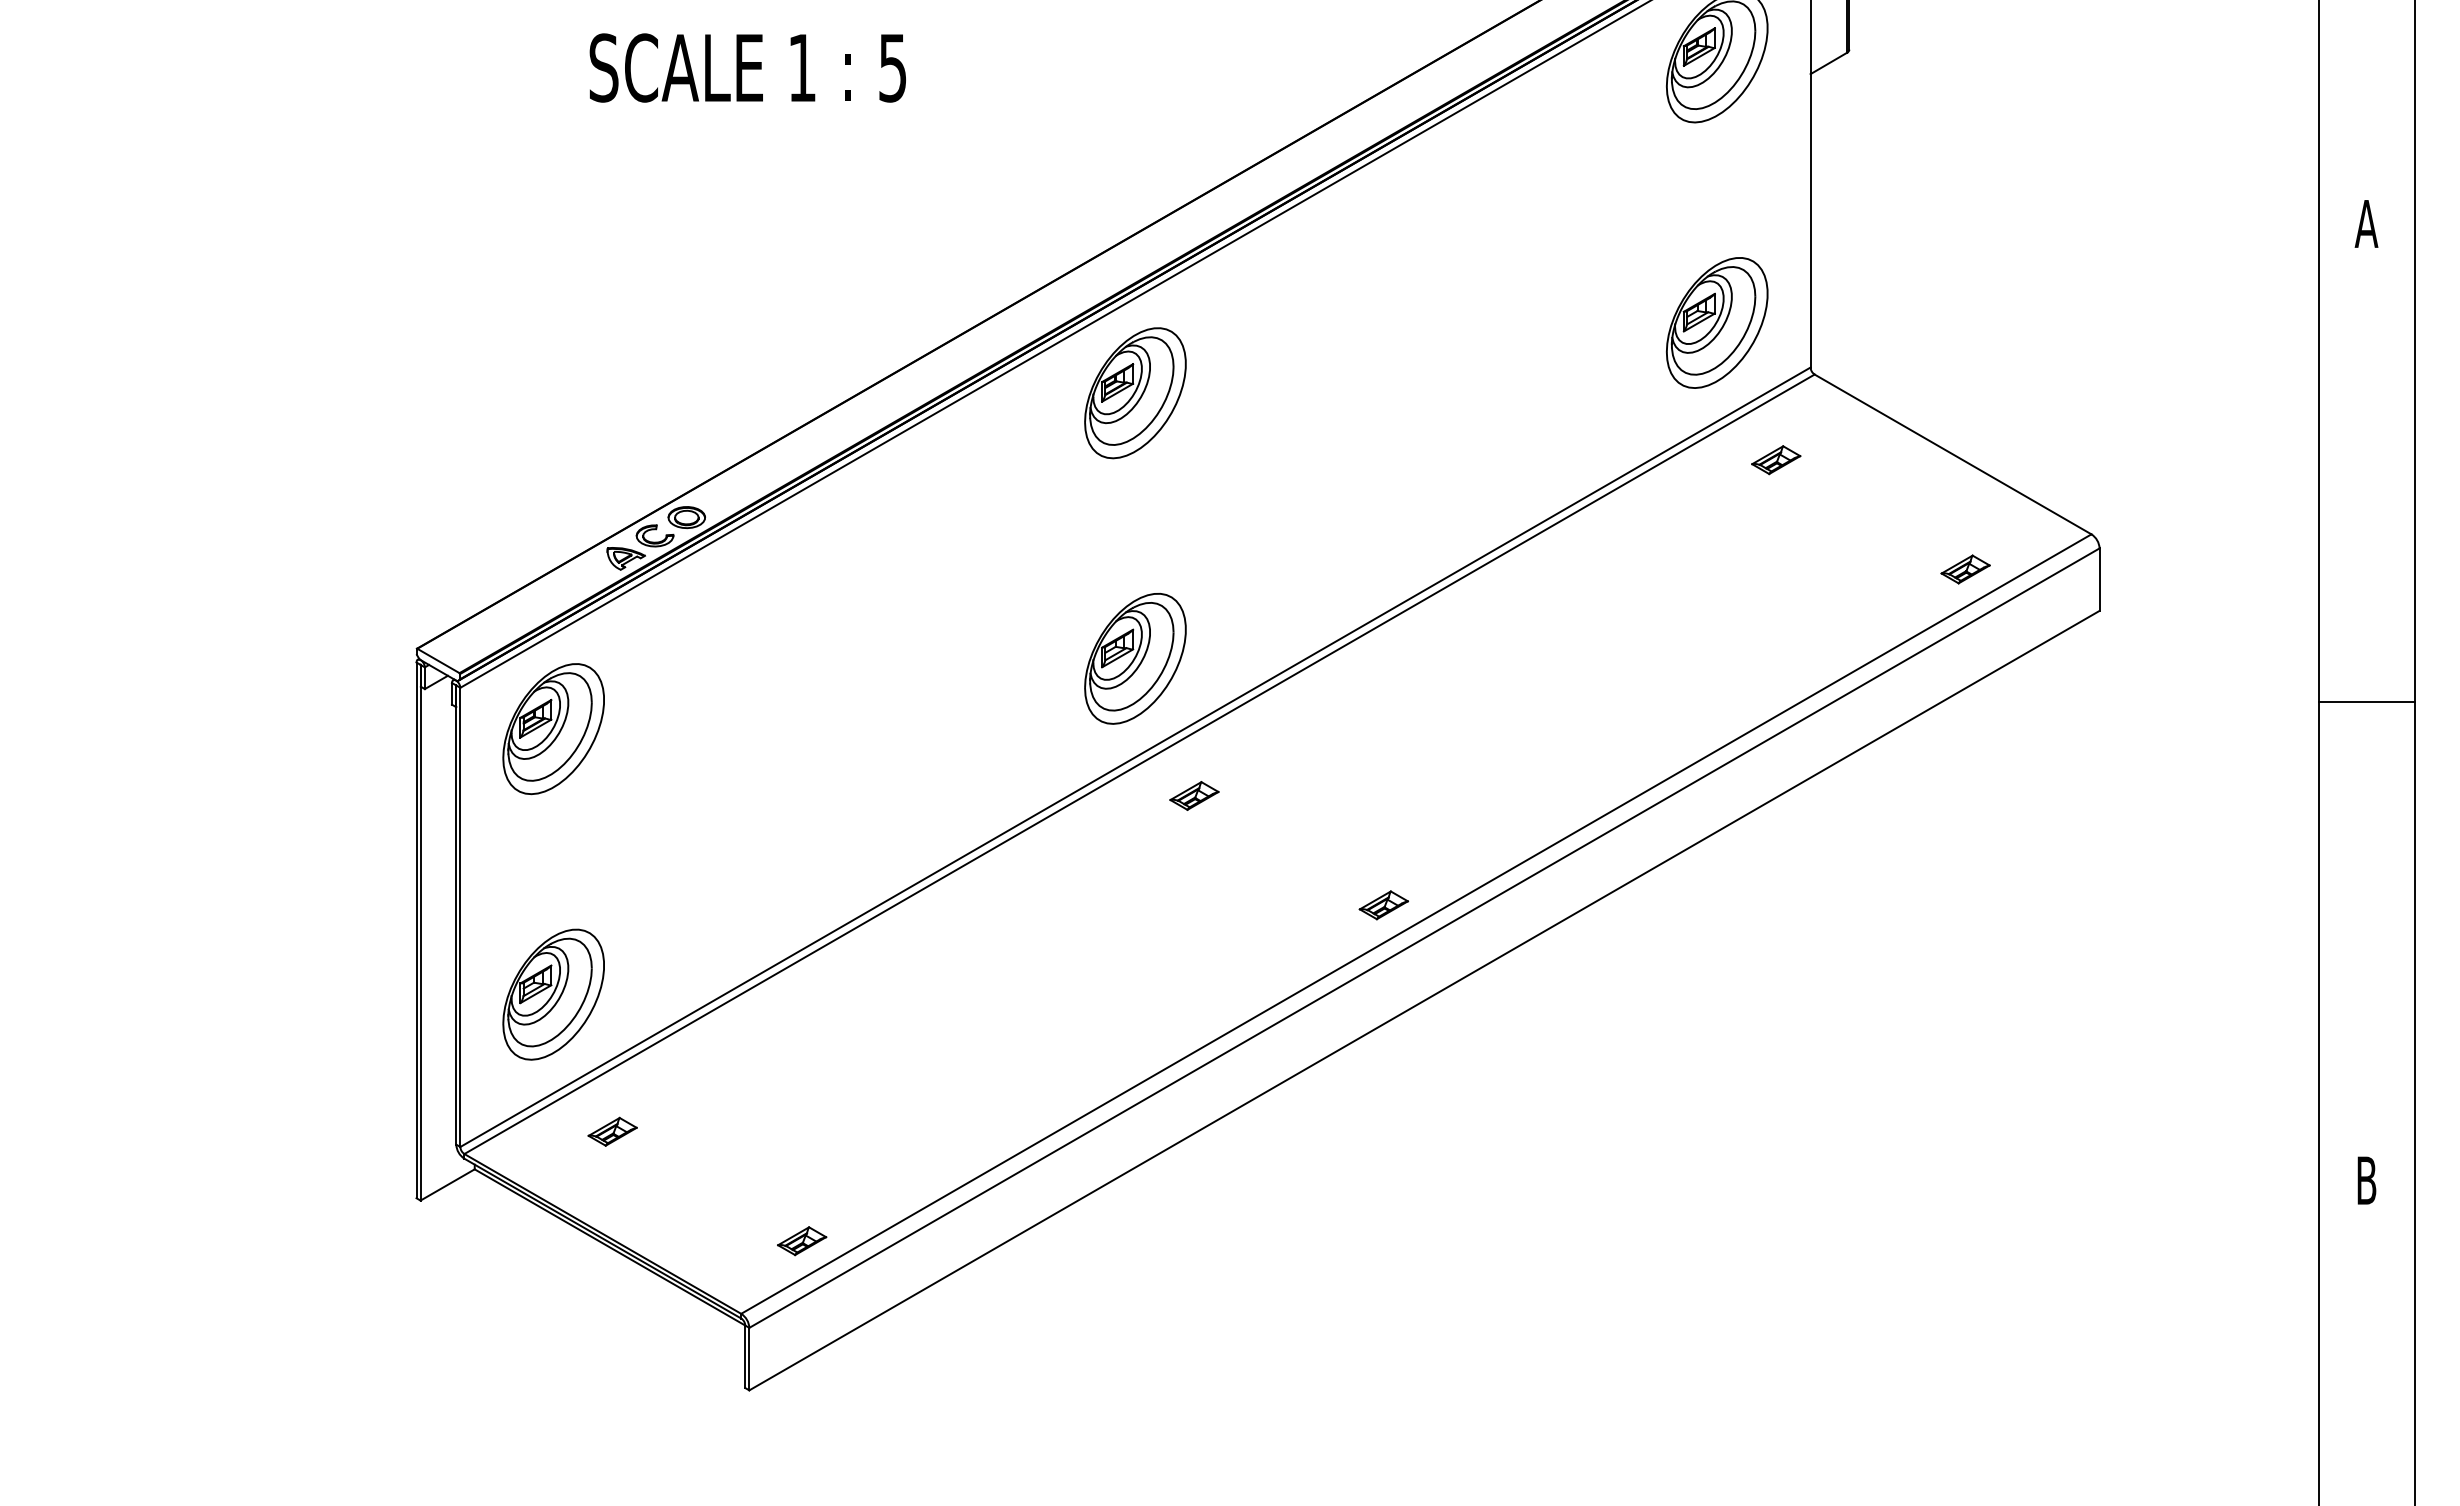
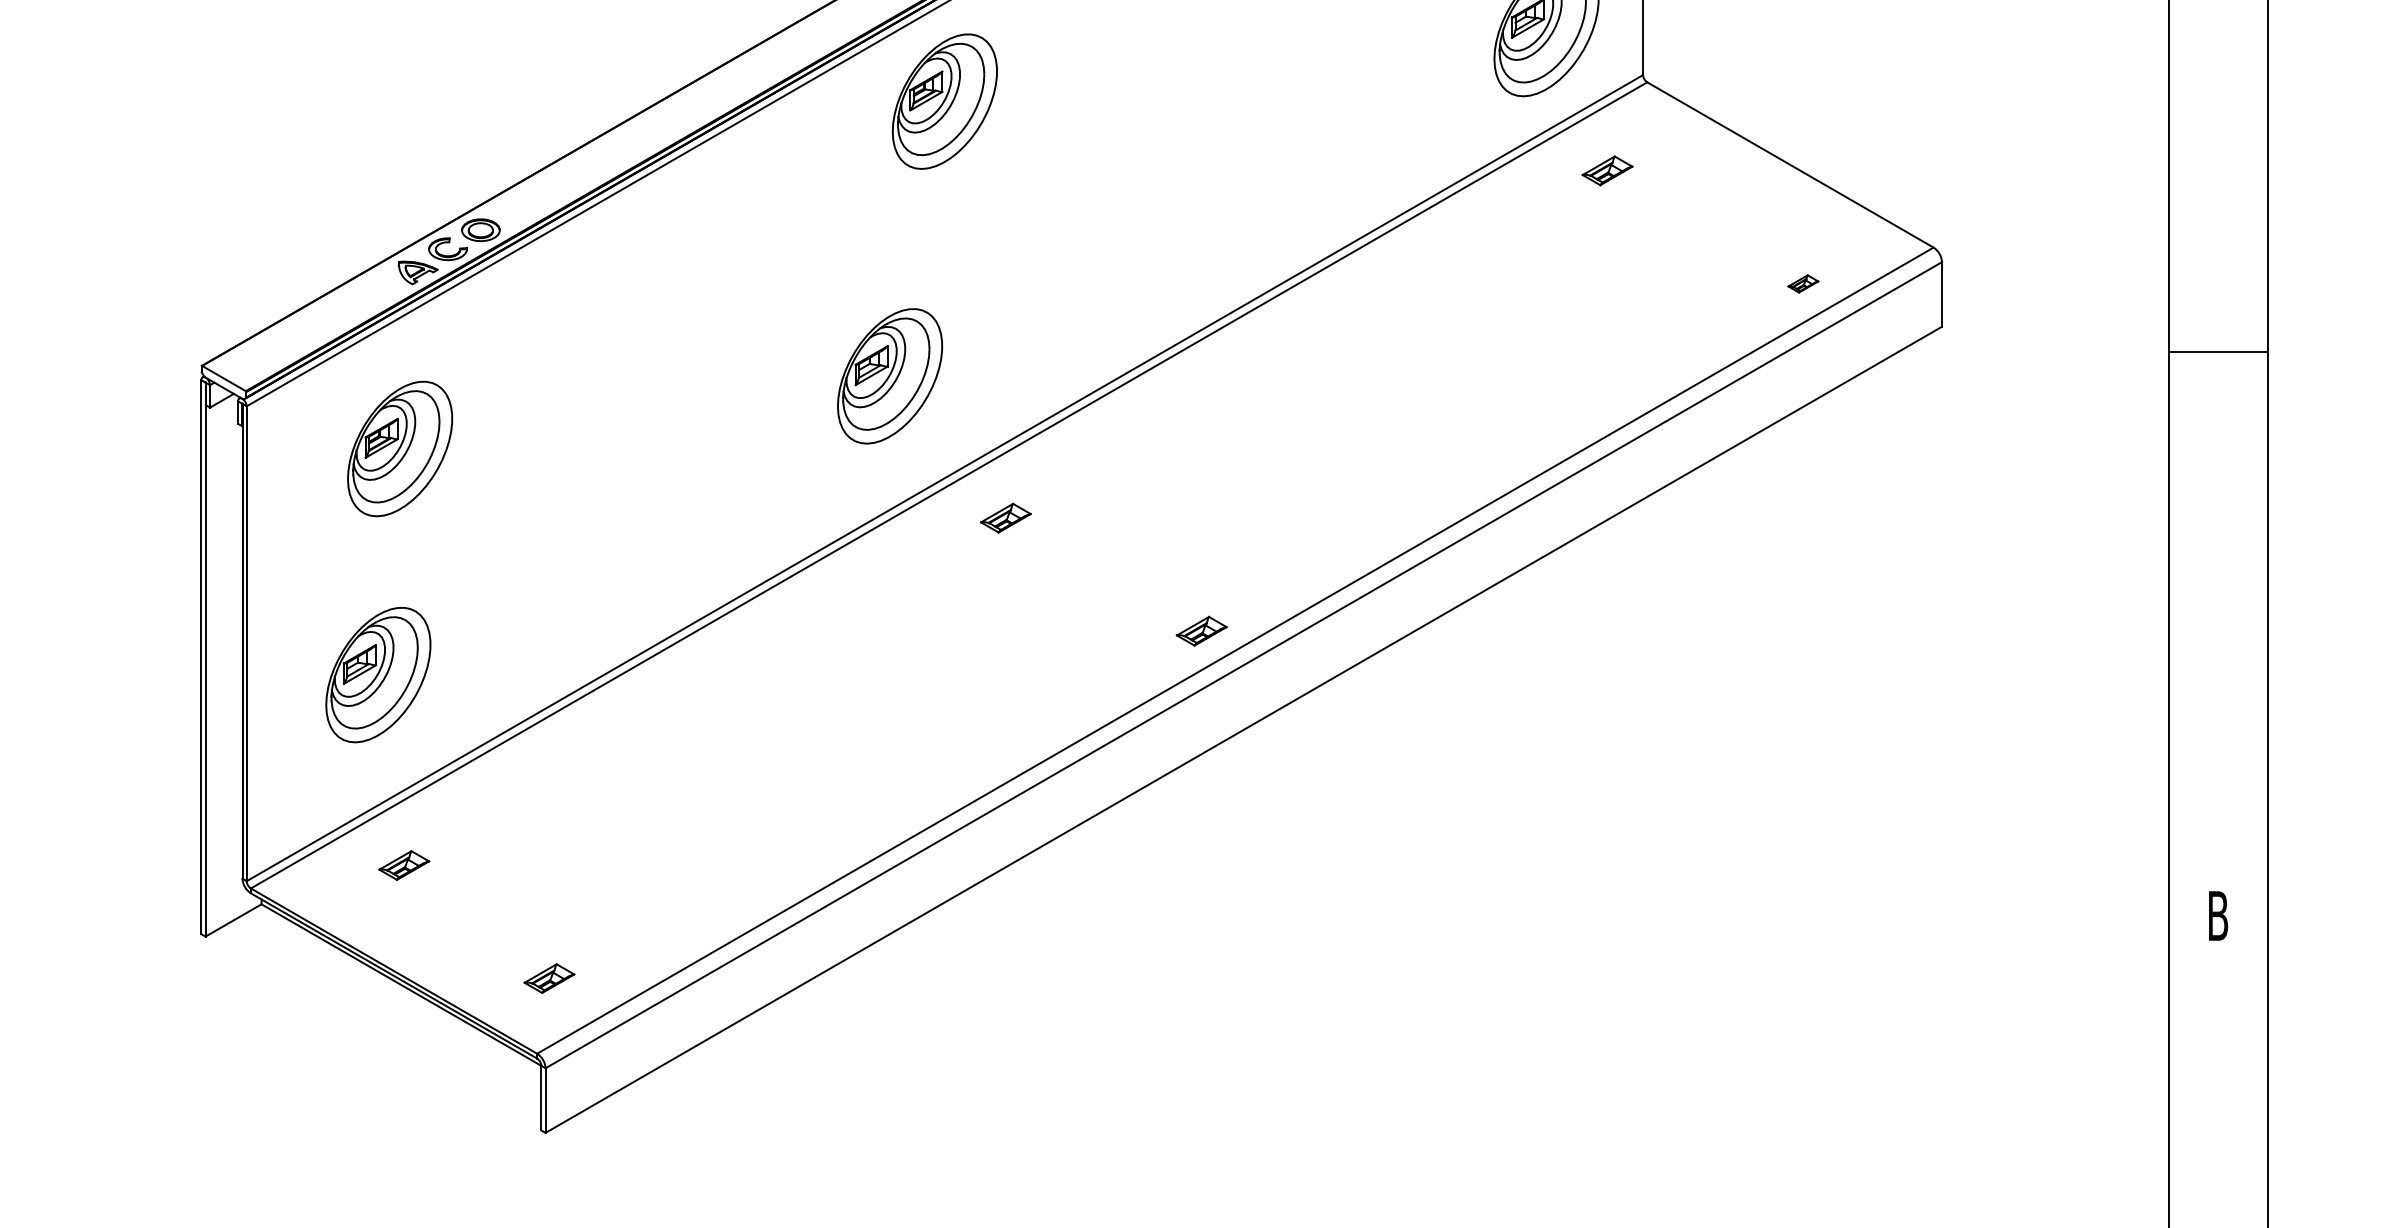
part: (1965, 569) -> (1803, 283), size x0.6
part: (1135, 658) -> (890, 375), moved
line: (2366, 702) -> (2218, 352), moved
part: (553, 729) -> (399, 449), moved
part: (553, 994) -> (378, 674), moved
part: (802, 1241) -> (549, 978), moved

